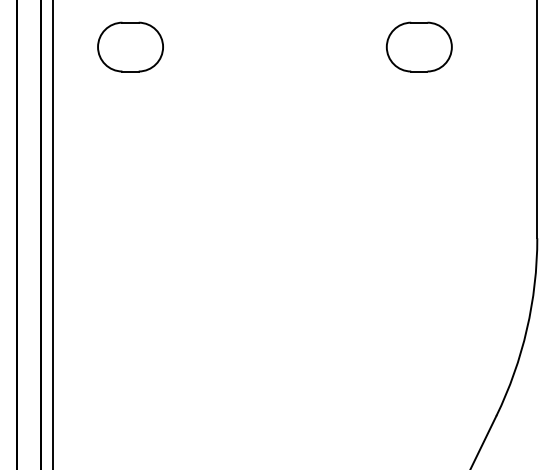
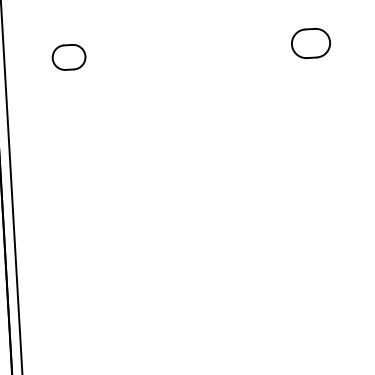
part: (130, 46) -> (69, 56), size x0.6
part: (418, 46) -> (310, 43), size x0.7

